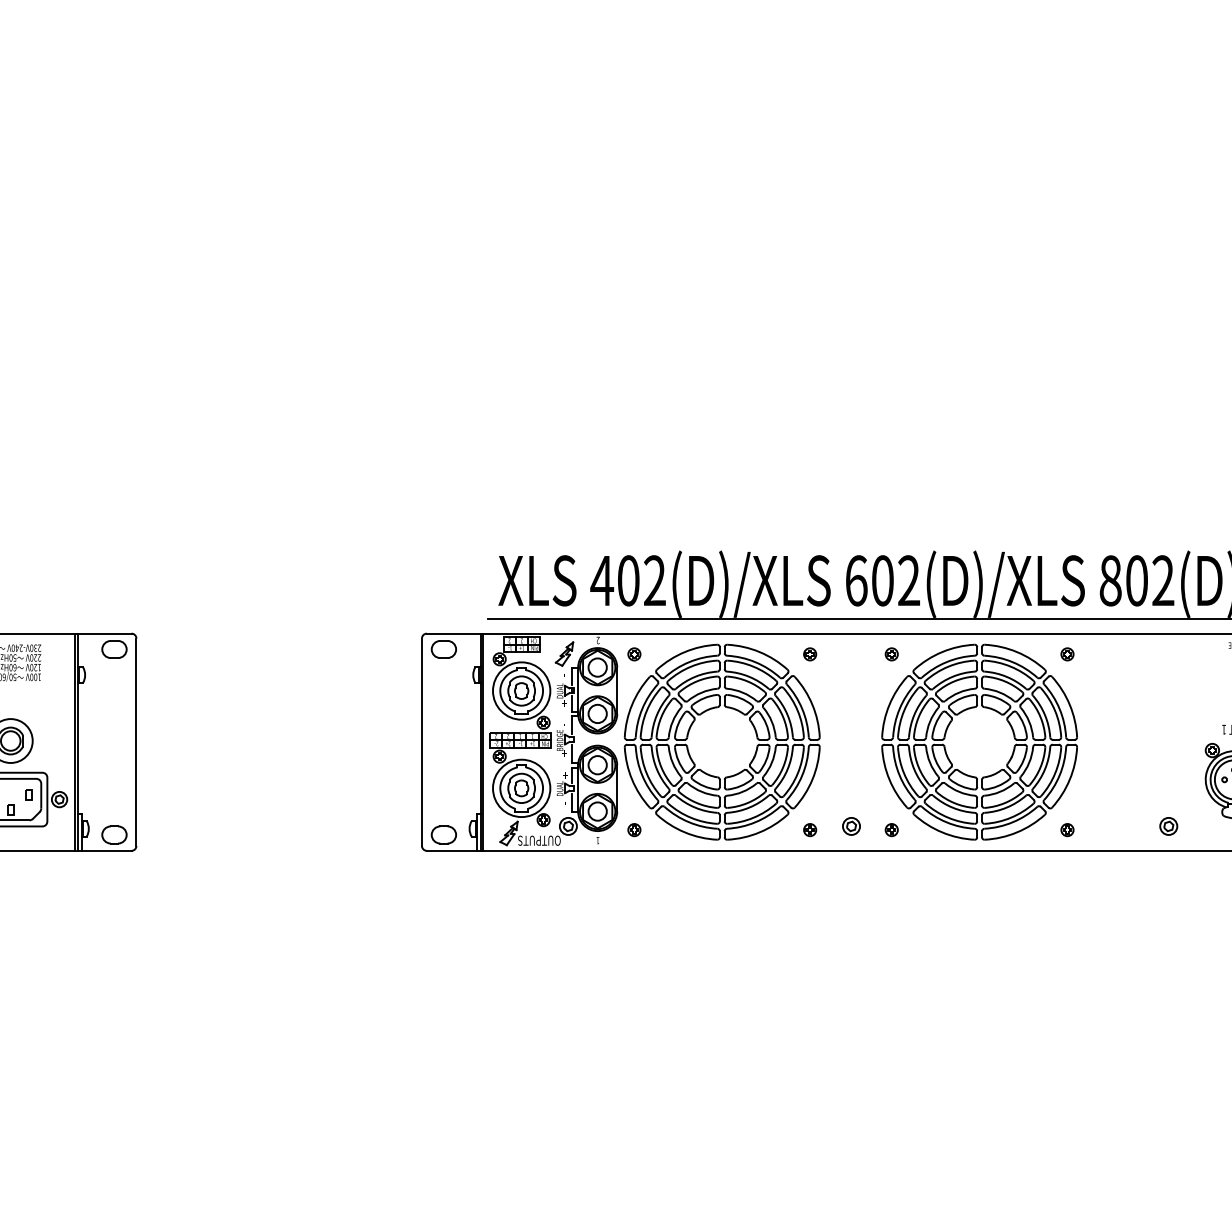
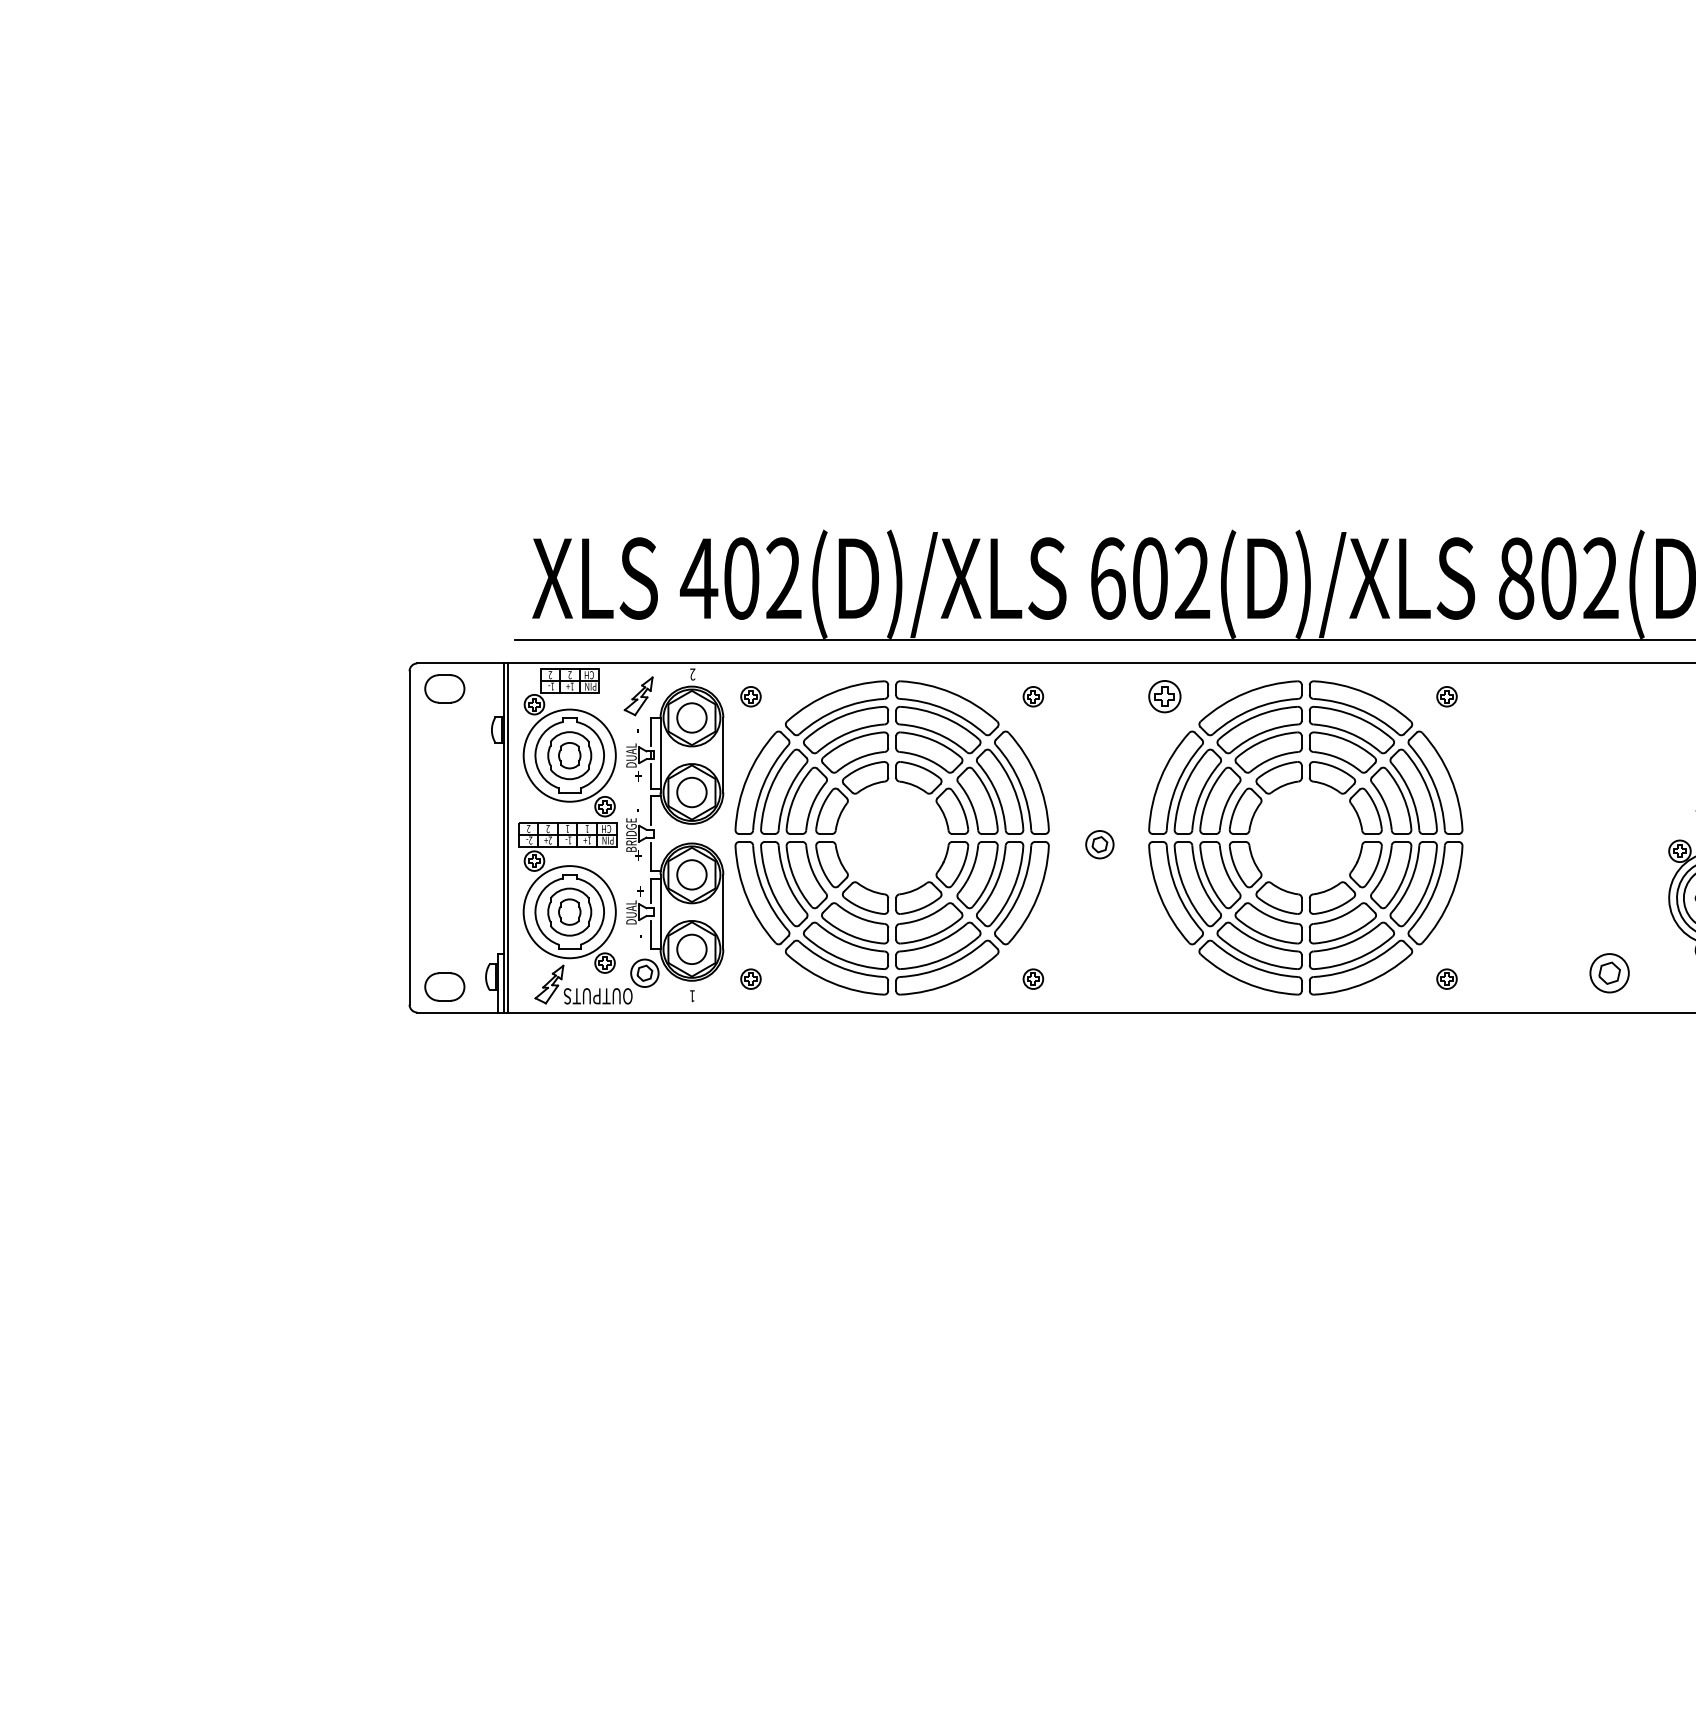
part: (891, 654) -> (1164, 696), size x1.6
part: (851, 826) -> (1099, 844), moved
part: (1168, 826) -> (1609, 973), size x1.4
part: (891, 830) -> (1164, 979), removed

